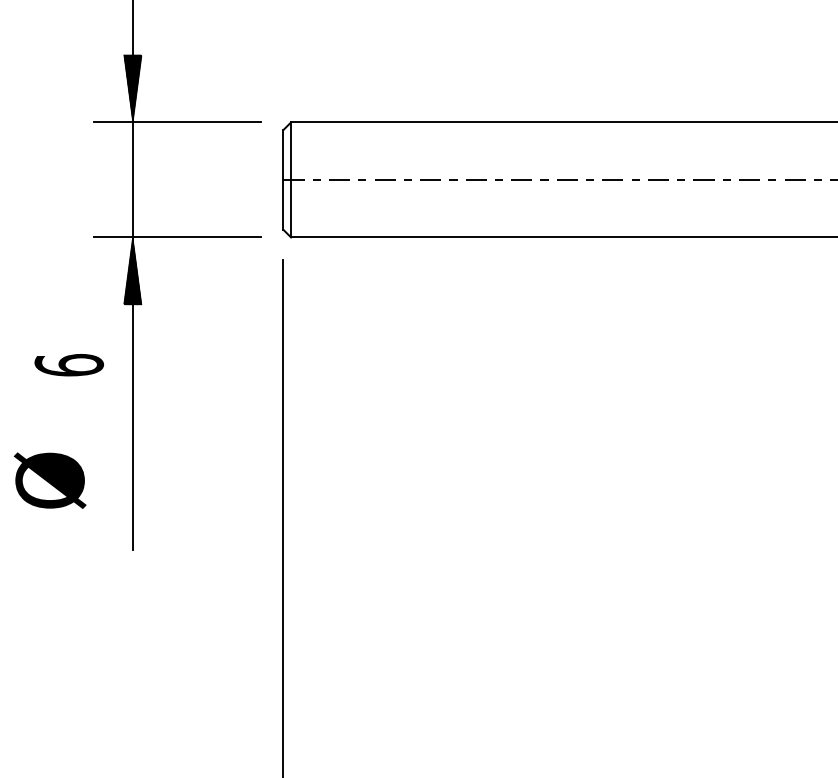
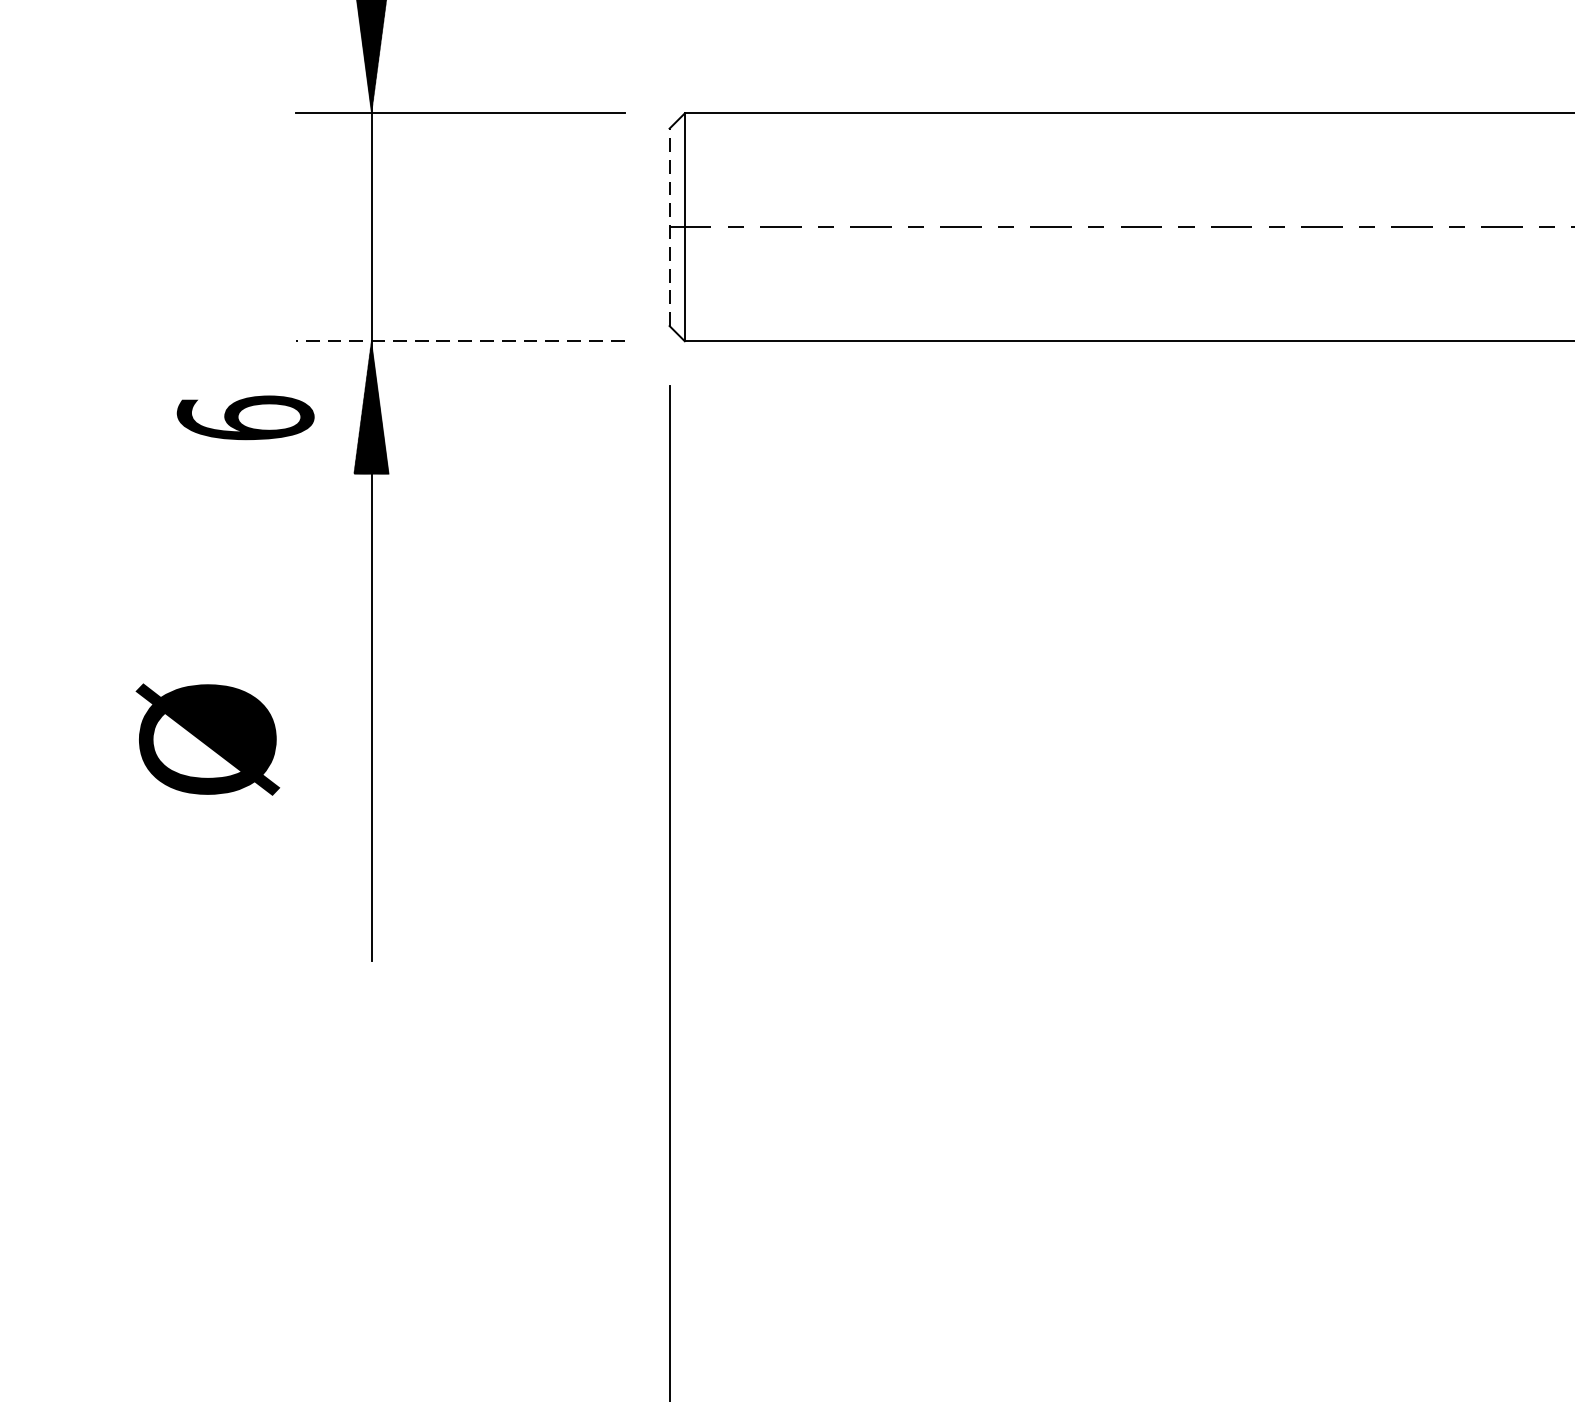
line: (283, 179) -> (669, 226), solid -> dashed
line: (177, 237) -> (459, 341), solid -> dashed
text: (68, 365) -> (244, 418), moved
text: (49, 480) -> (206, 739), moved

